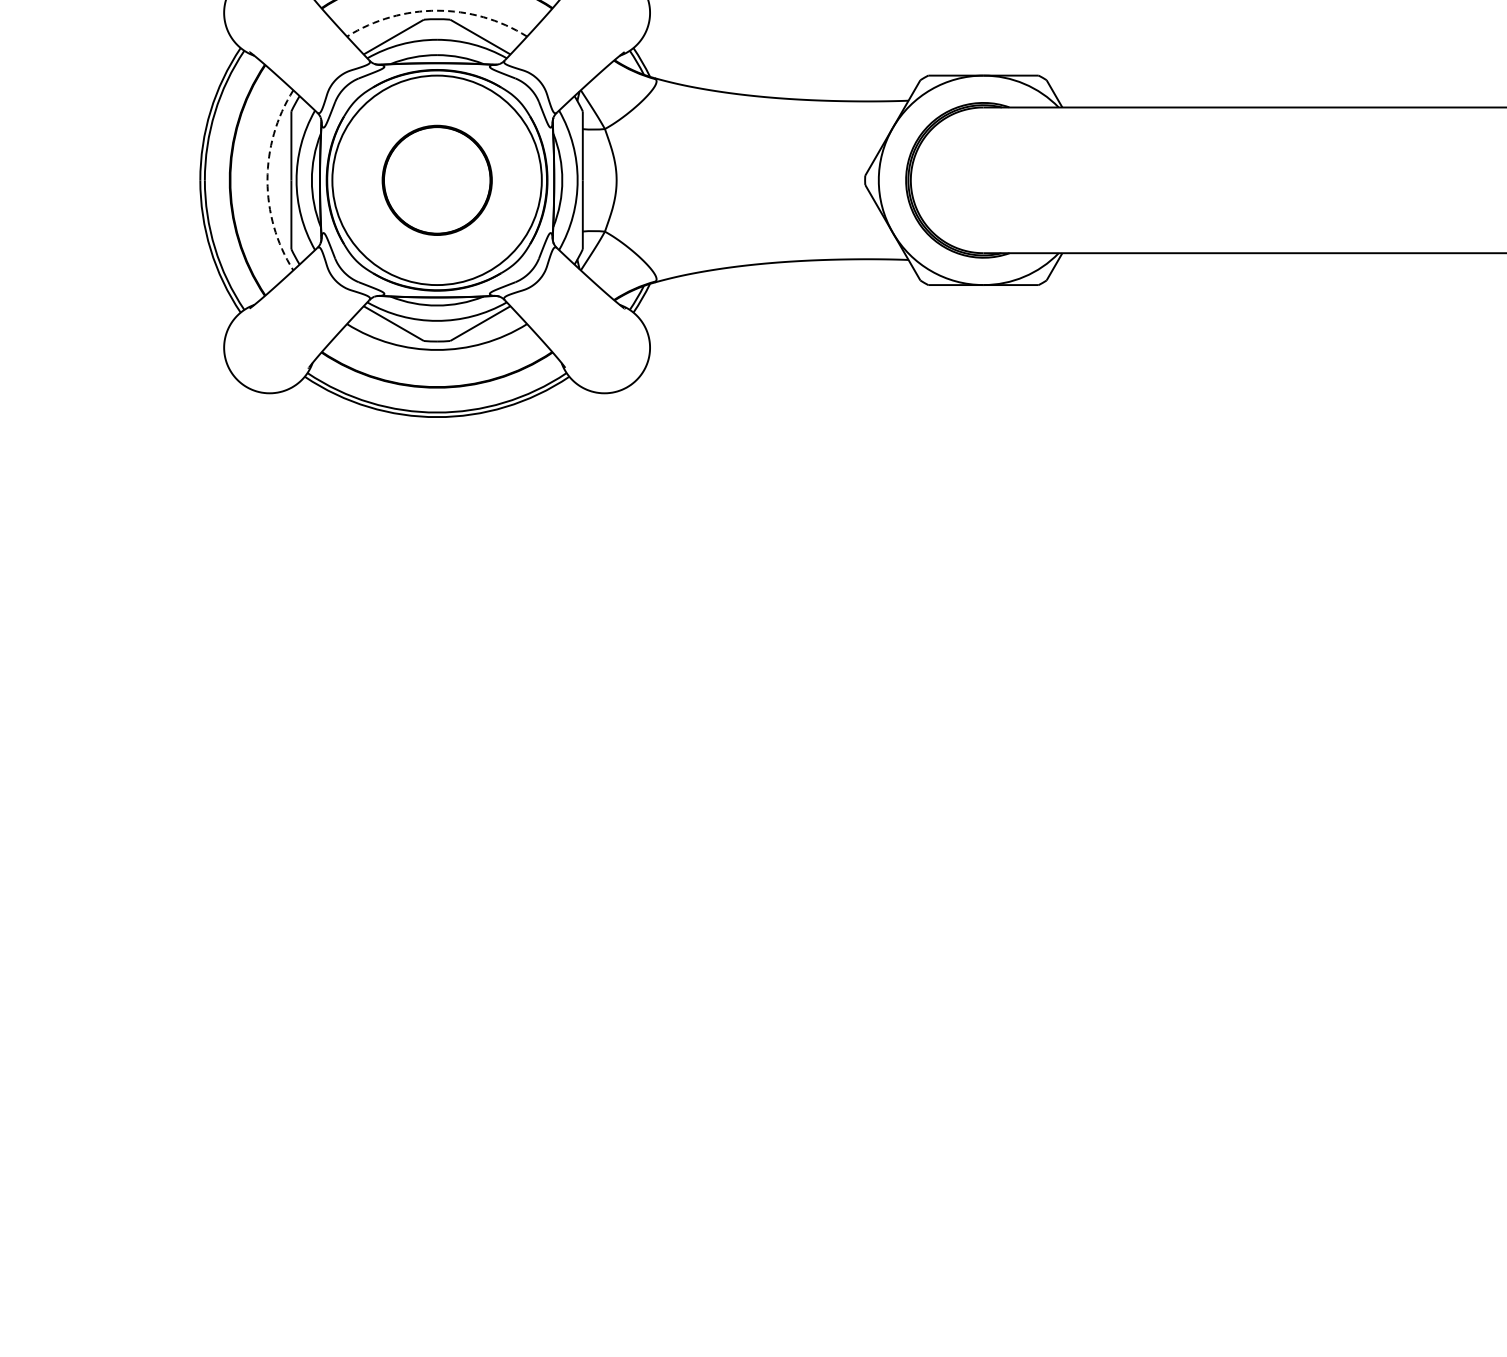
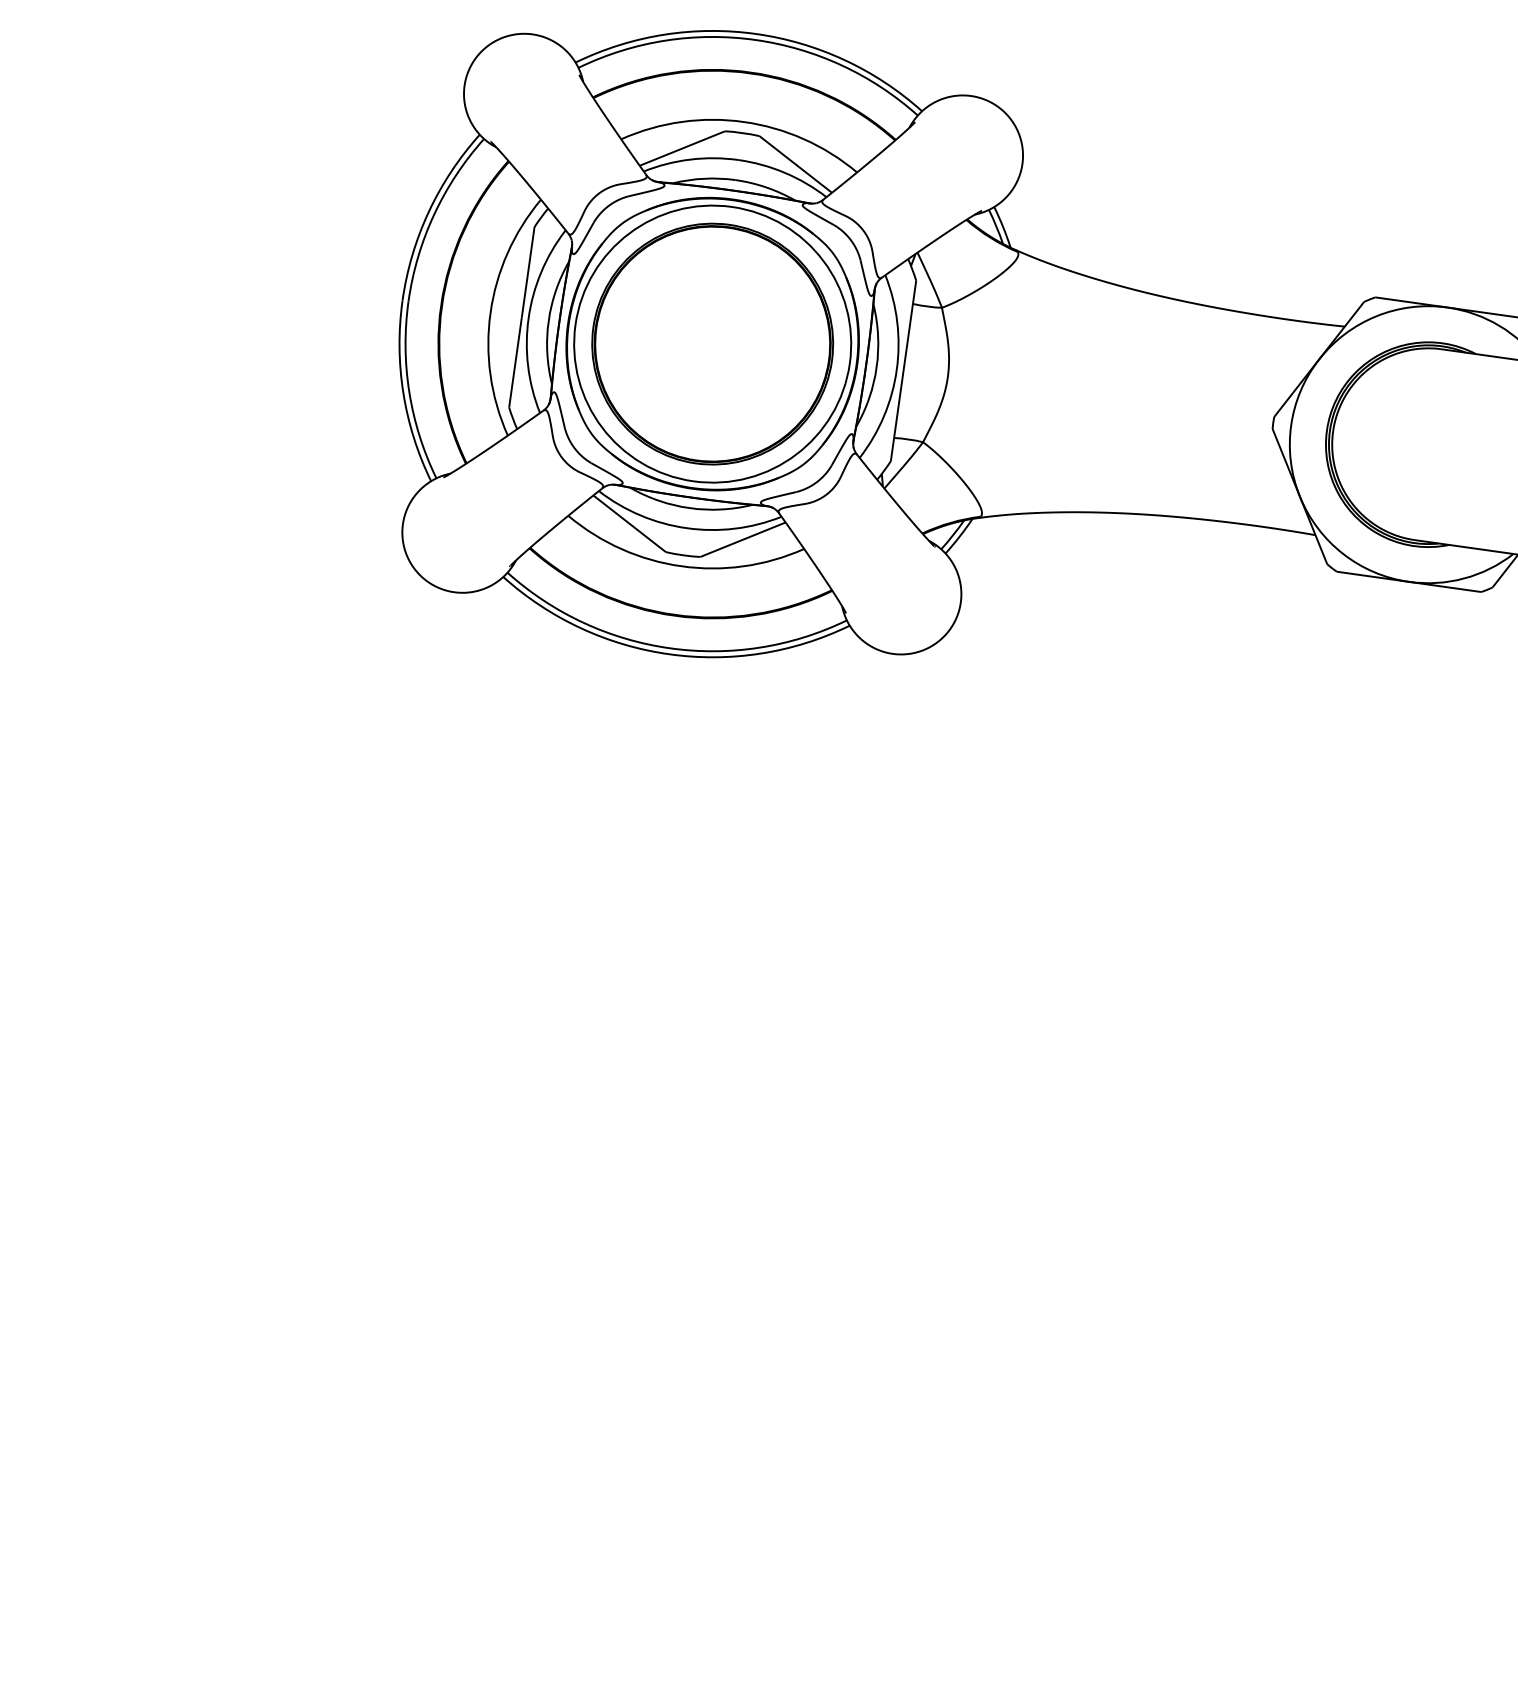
arc: (437, 10) -> (744, 121), dashed -> solid
arc: (267, 180) -> (490, 313), dashed -> solid
part: (437, 180) -> (713, 344), size x1.67

